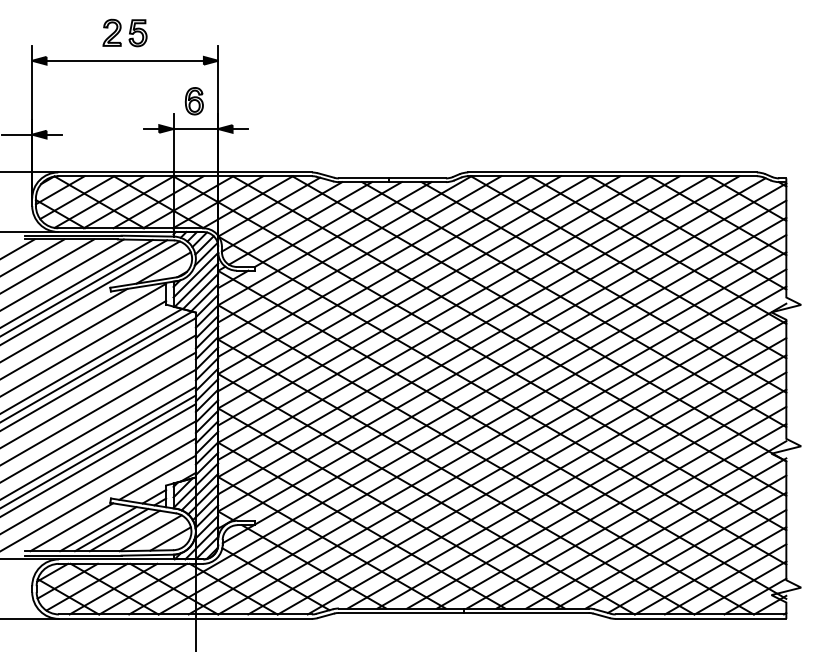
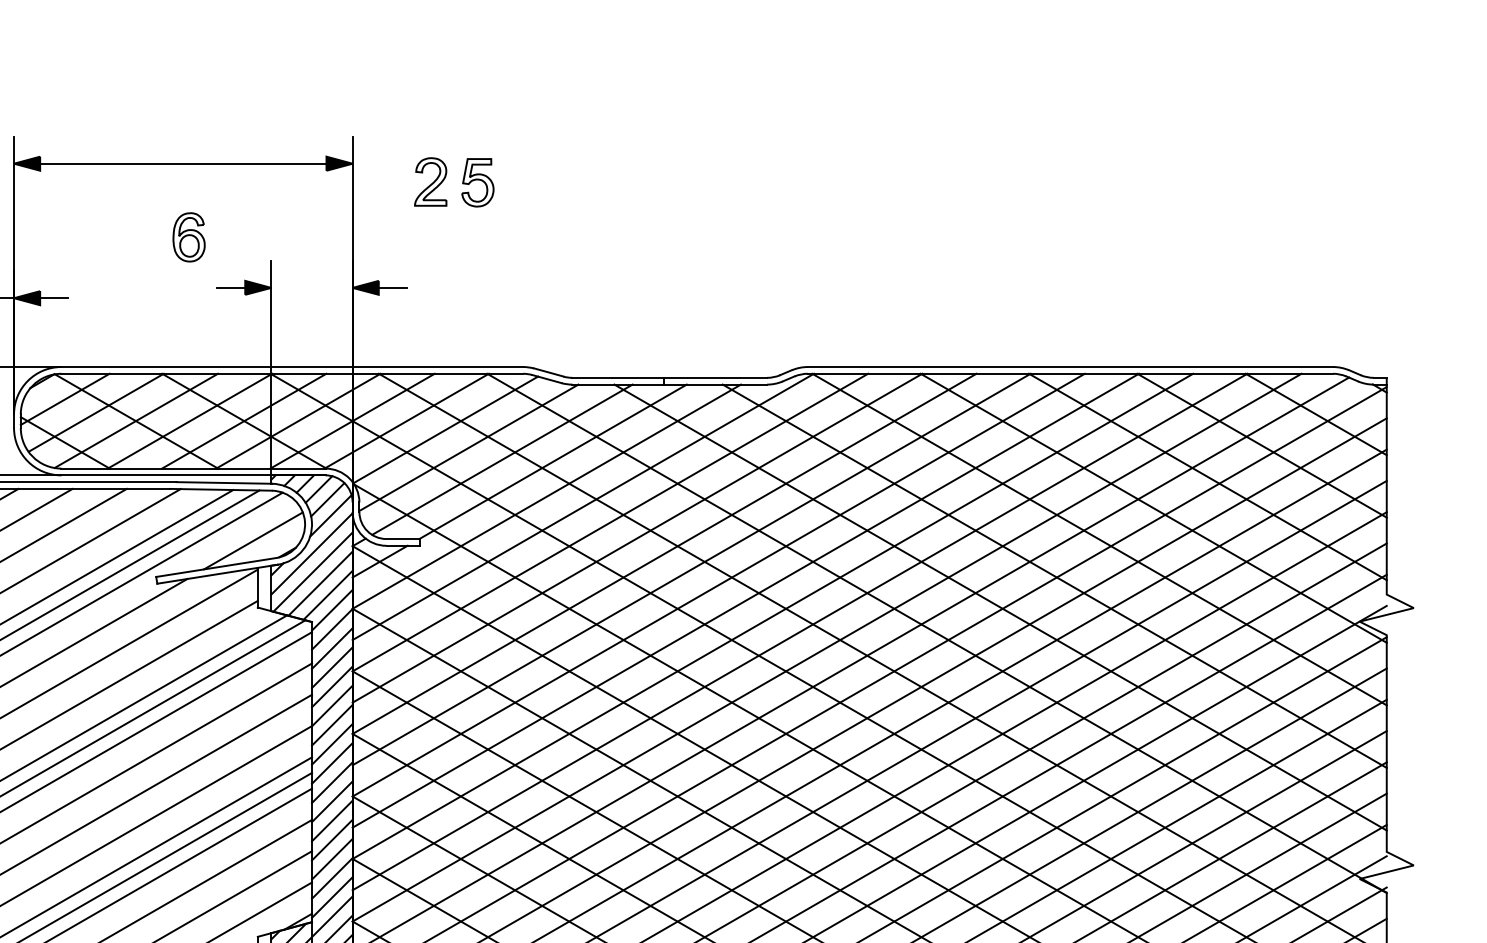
part: (124, 32) -> (453, 181), moved
part: (193, 101) -> (187, 237), moved
line: (195, 129) -> (311, 288), removed

